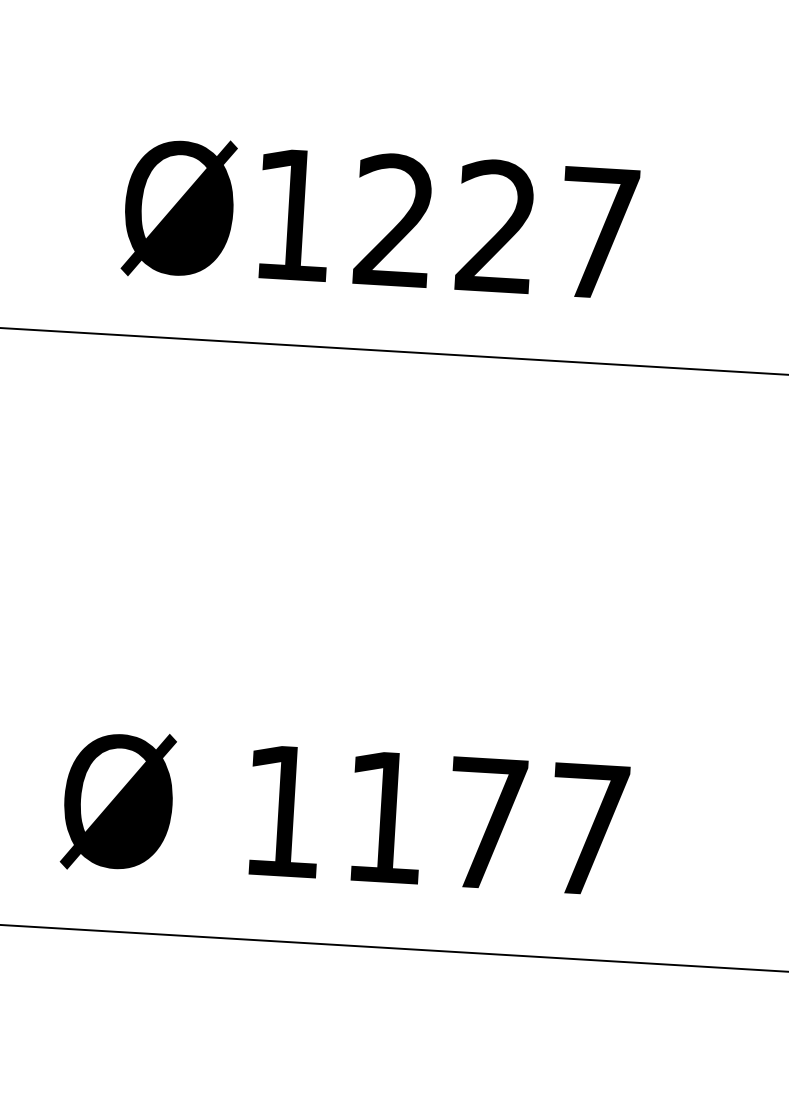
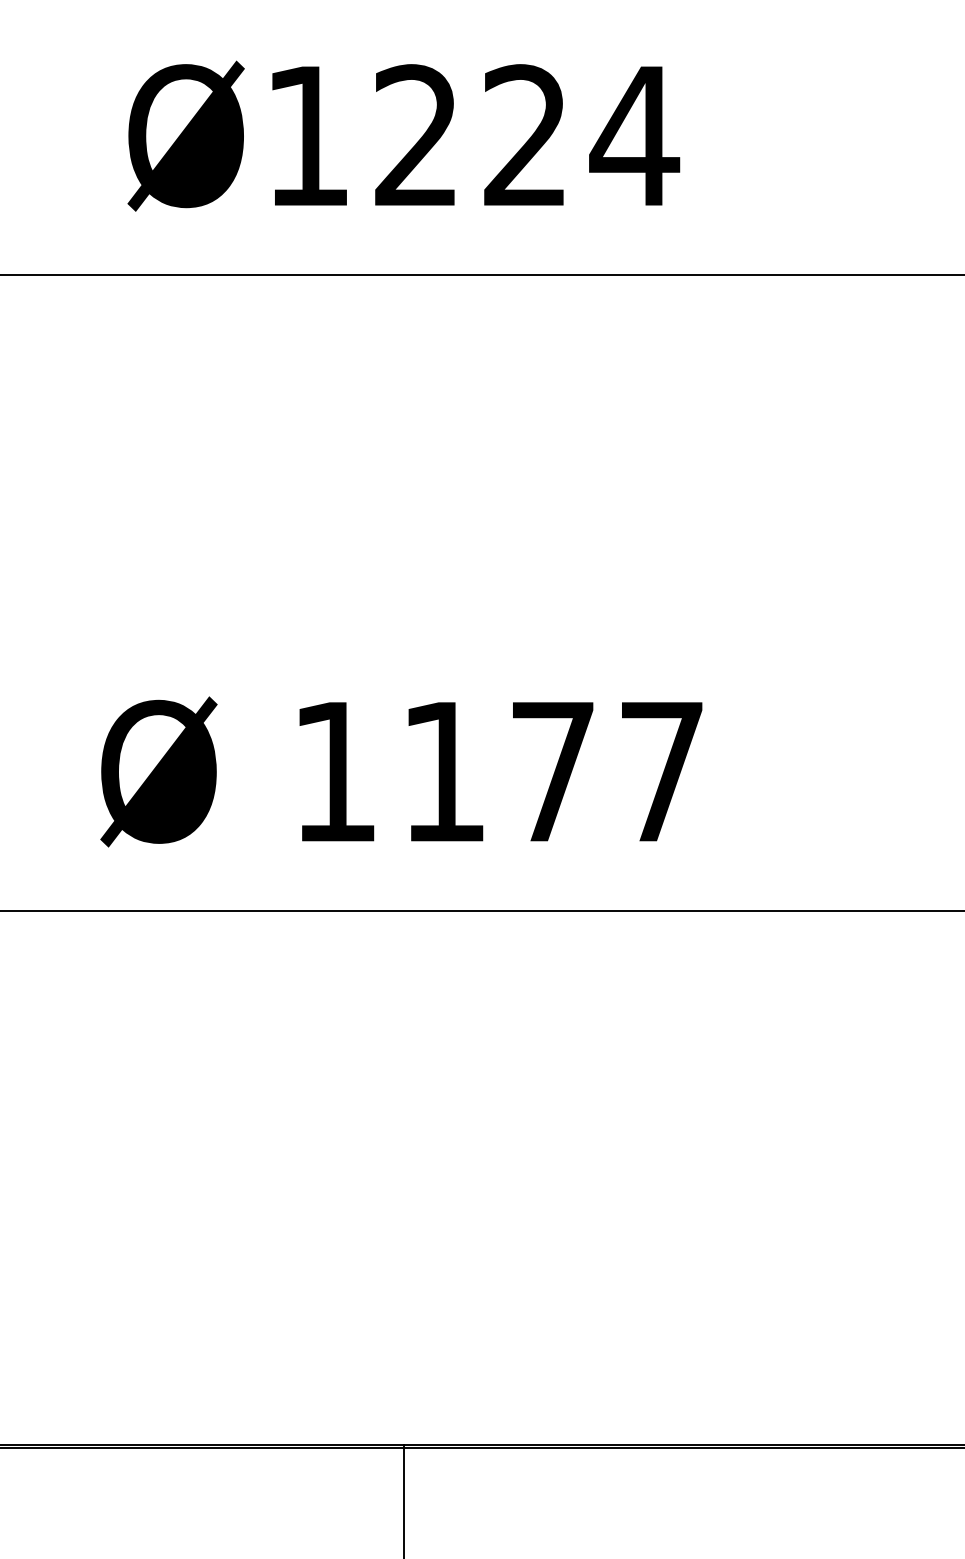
text: (598, 232) -> (634, 135), Ø1227 -> Ø1224

